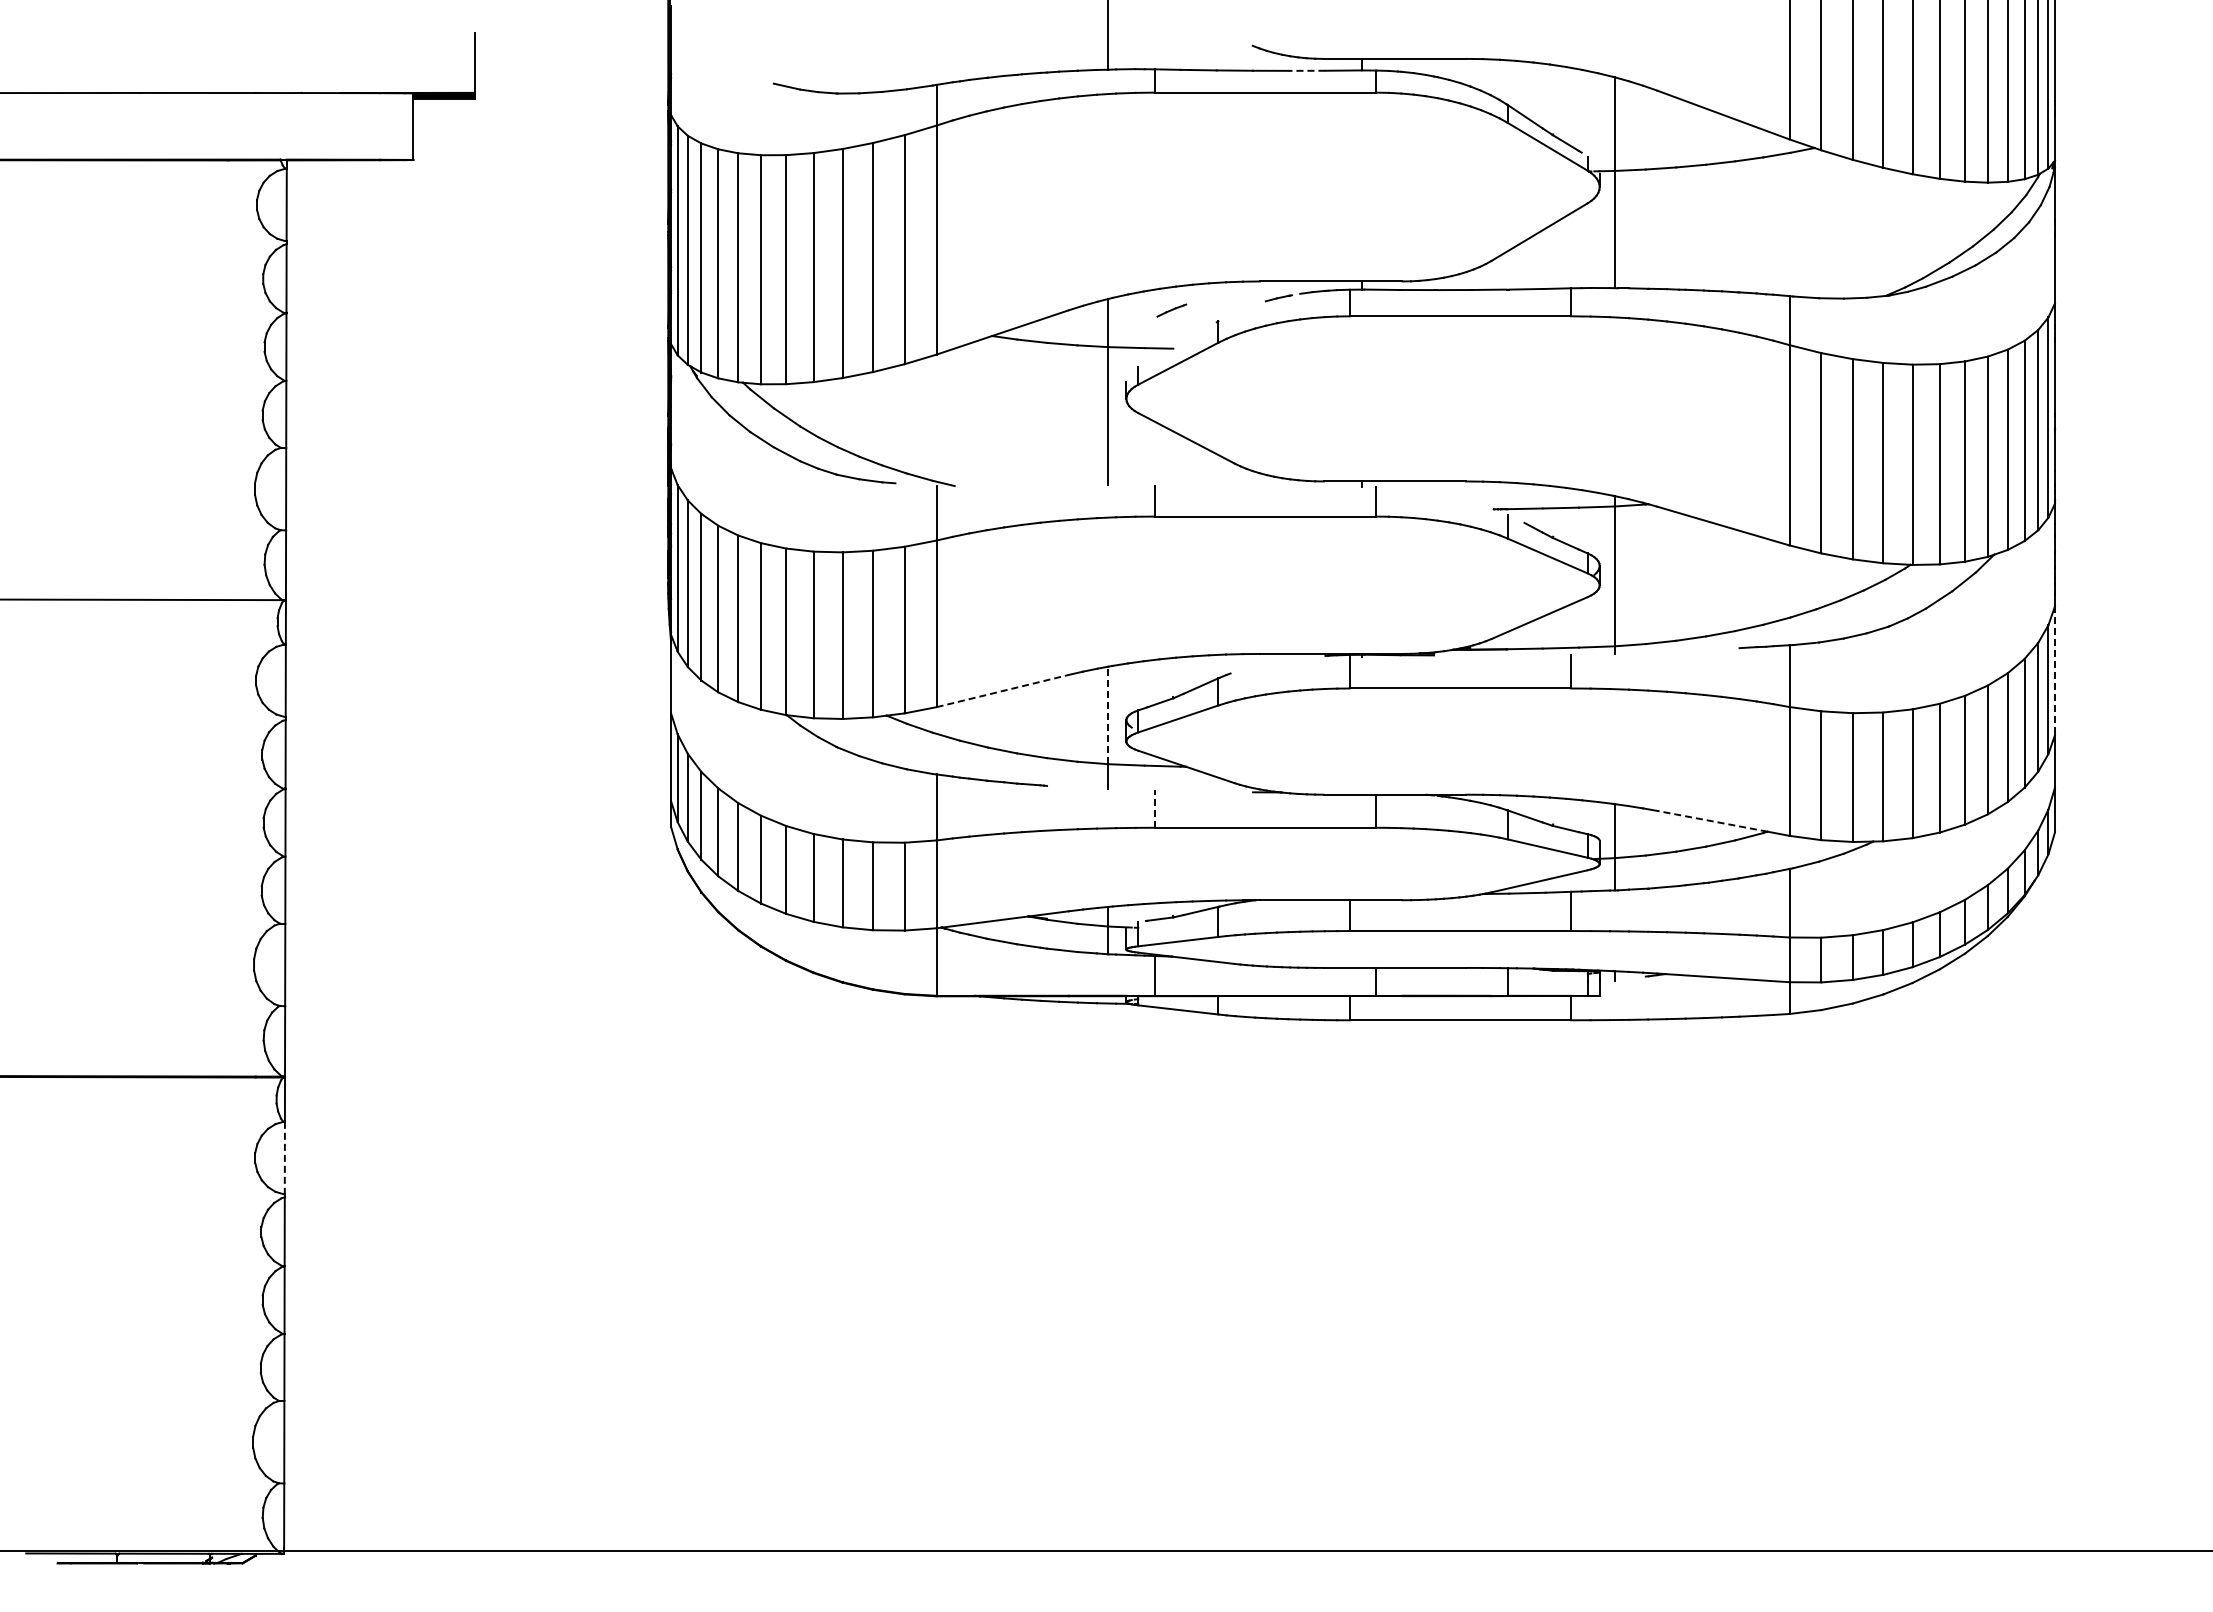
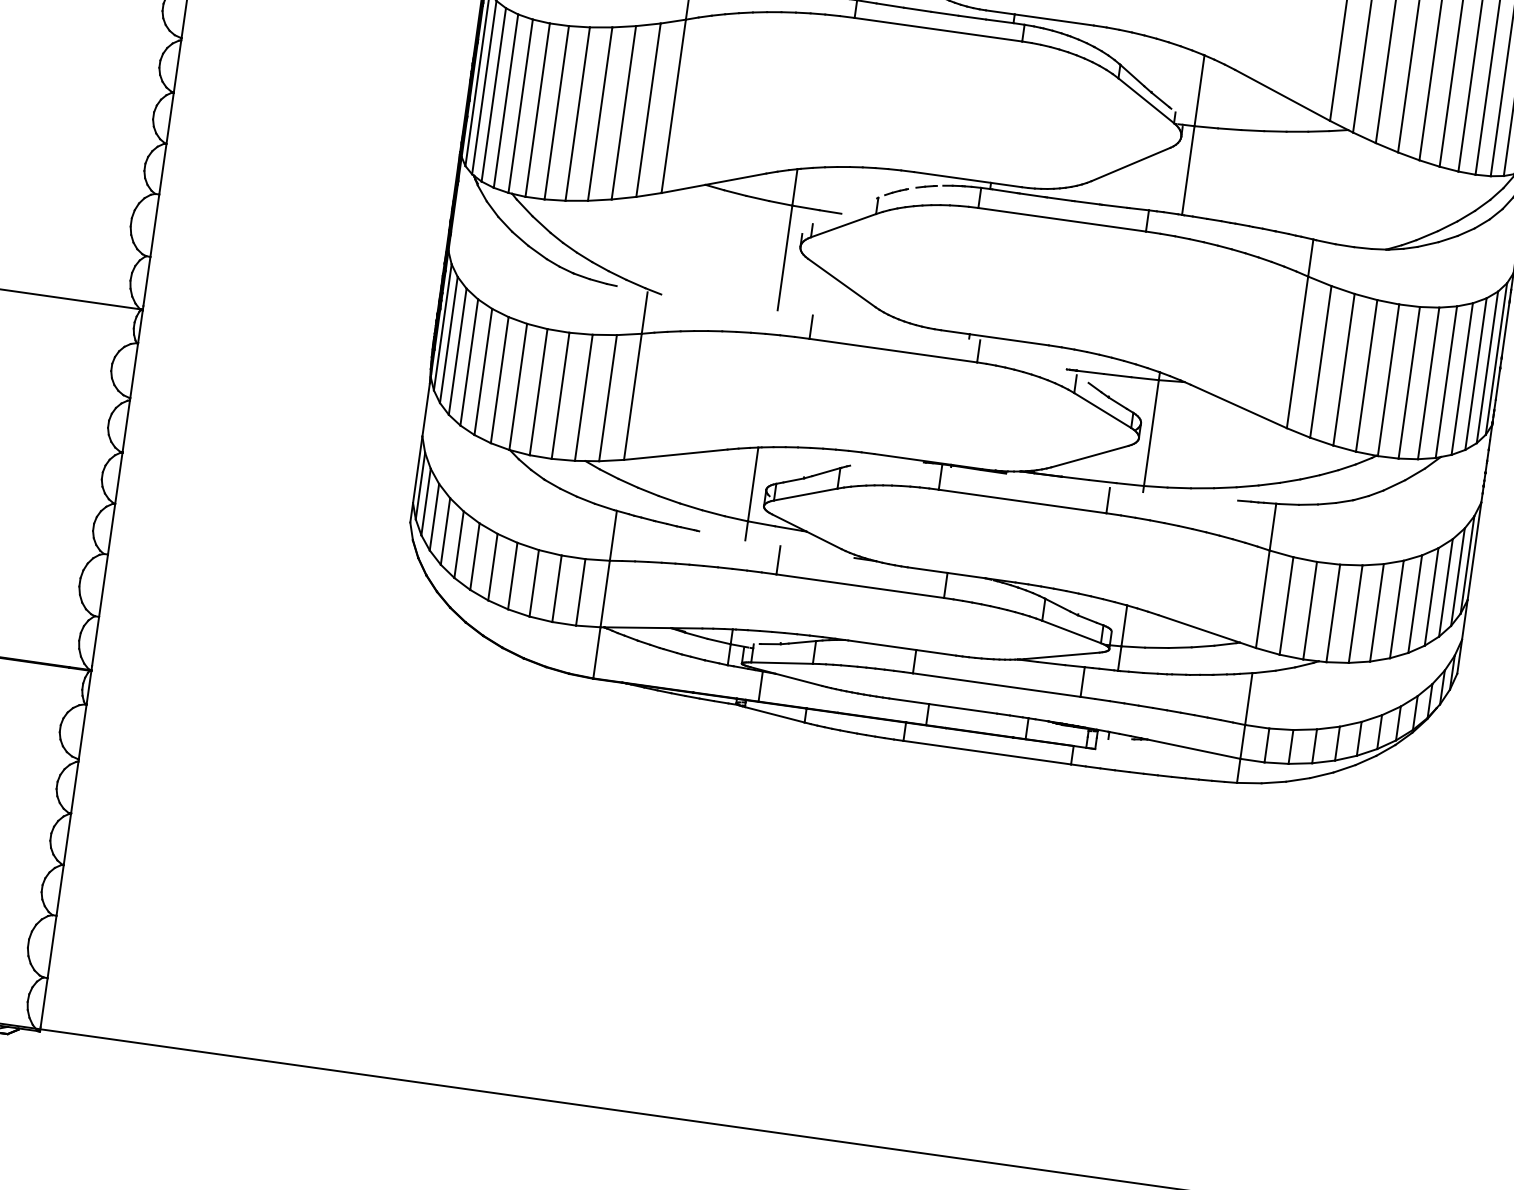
line: (1306, 70) -> (971, 17), dashed -> solid
line: (1171, 310) -> (896, 191), moved
line: (2054, 671) -> (1474, 551), dashed -> solid
line: (1003, 690) -> (676, 454), dashed -> solid
line: (1108, 715) -> (753, 484), dashed -> solid
line: (1154, 809) -> (778, 560), dashed -> solid
line: (1711, 821) -> (1198, 628), dashed -> solid
line: (284, 1158) -> (82, 732), dashed -> solid

